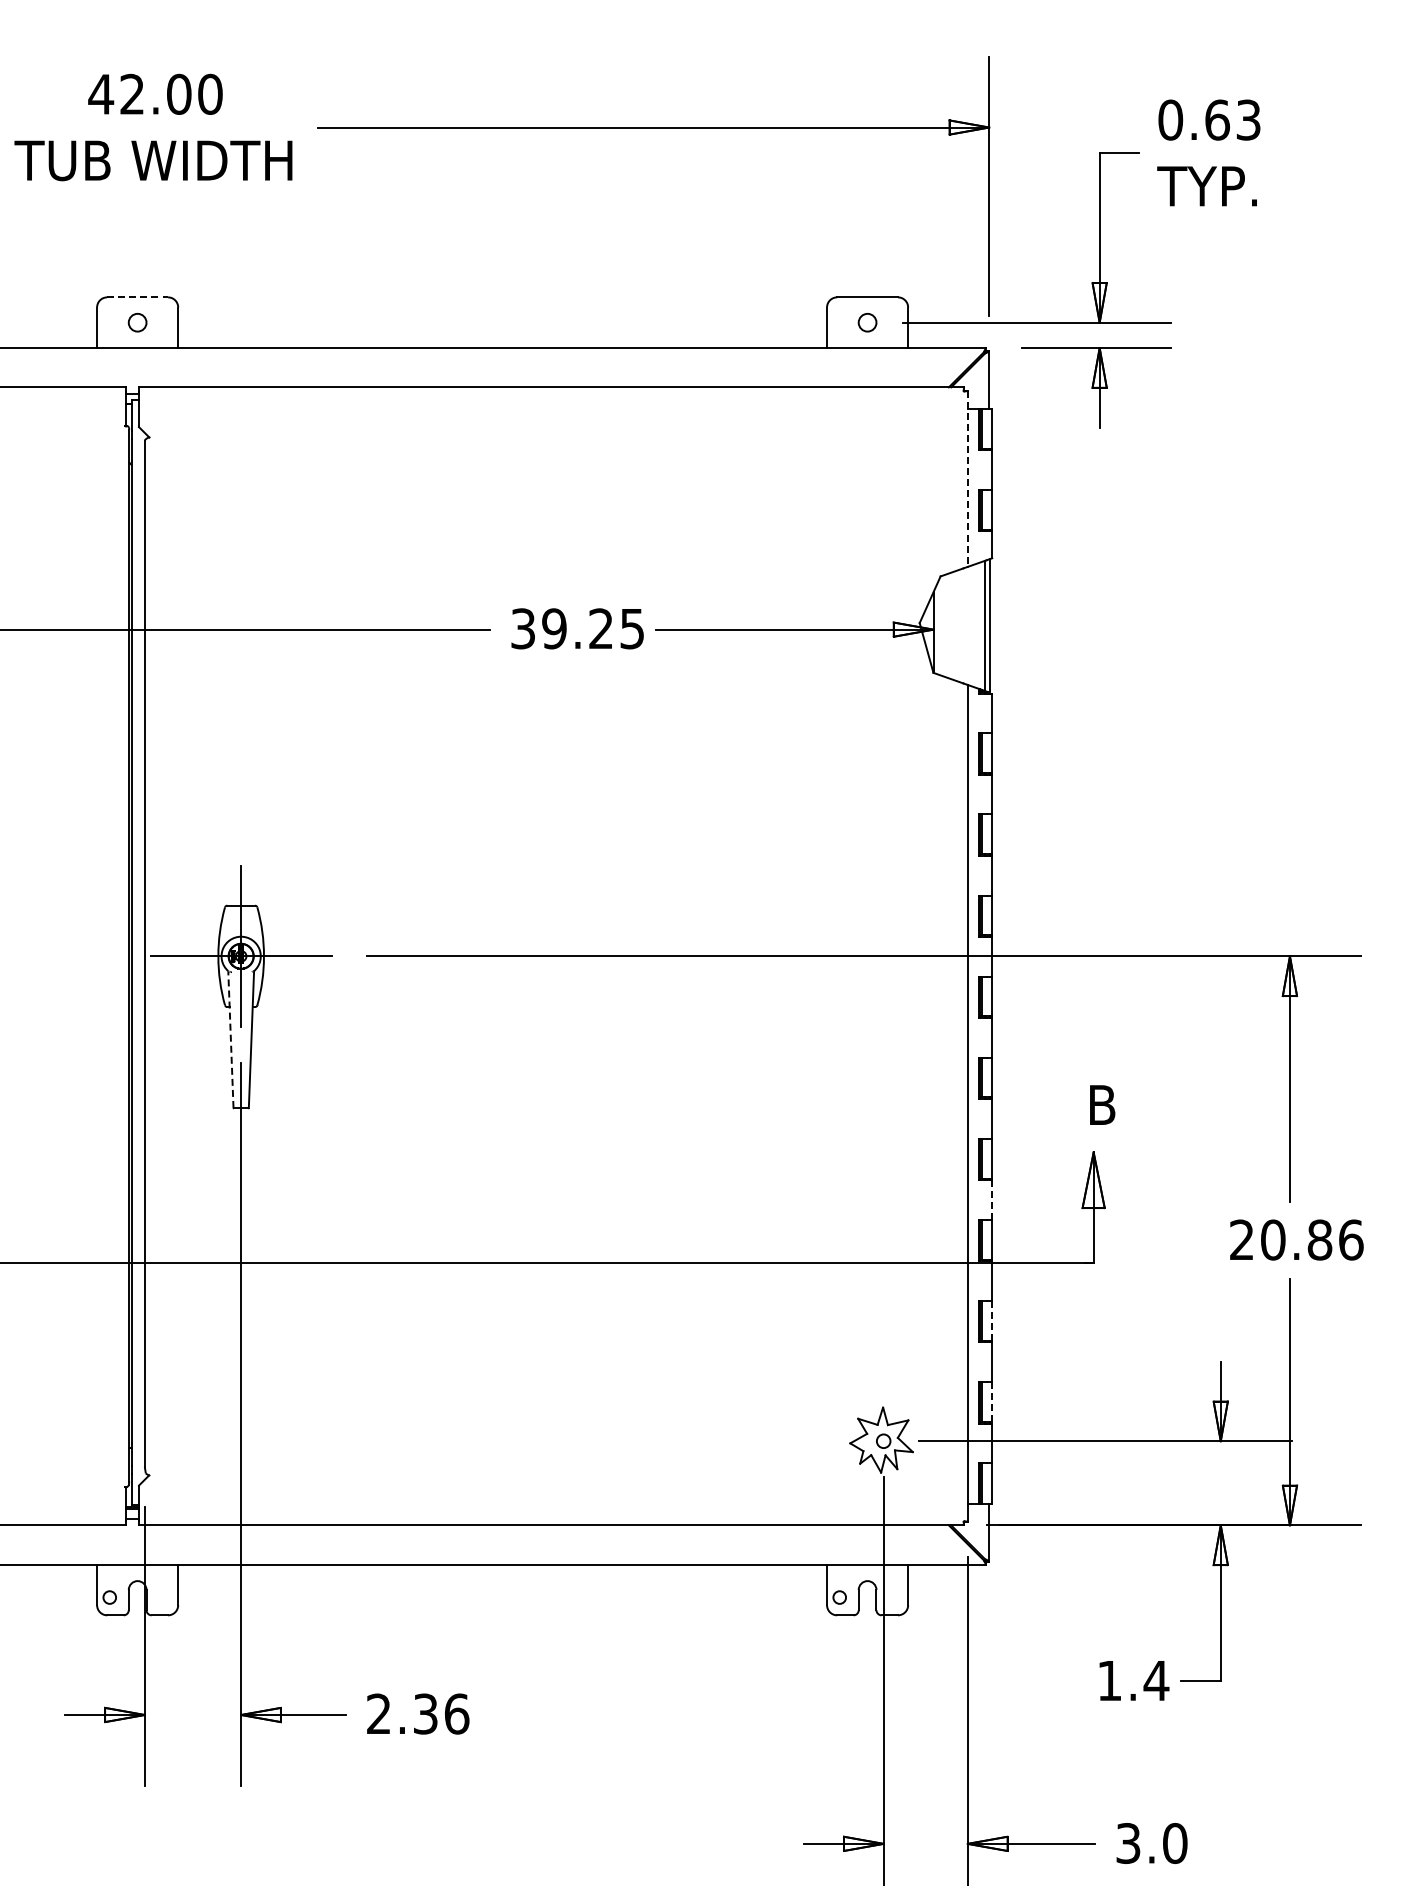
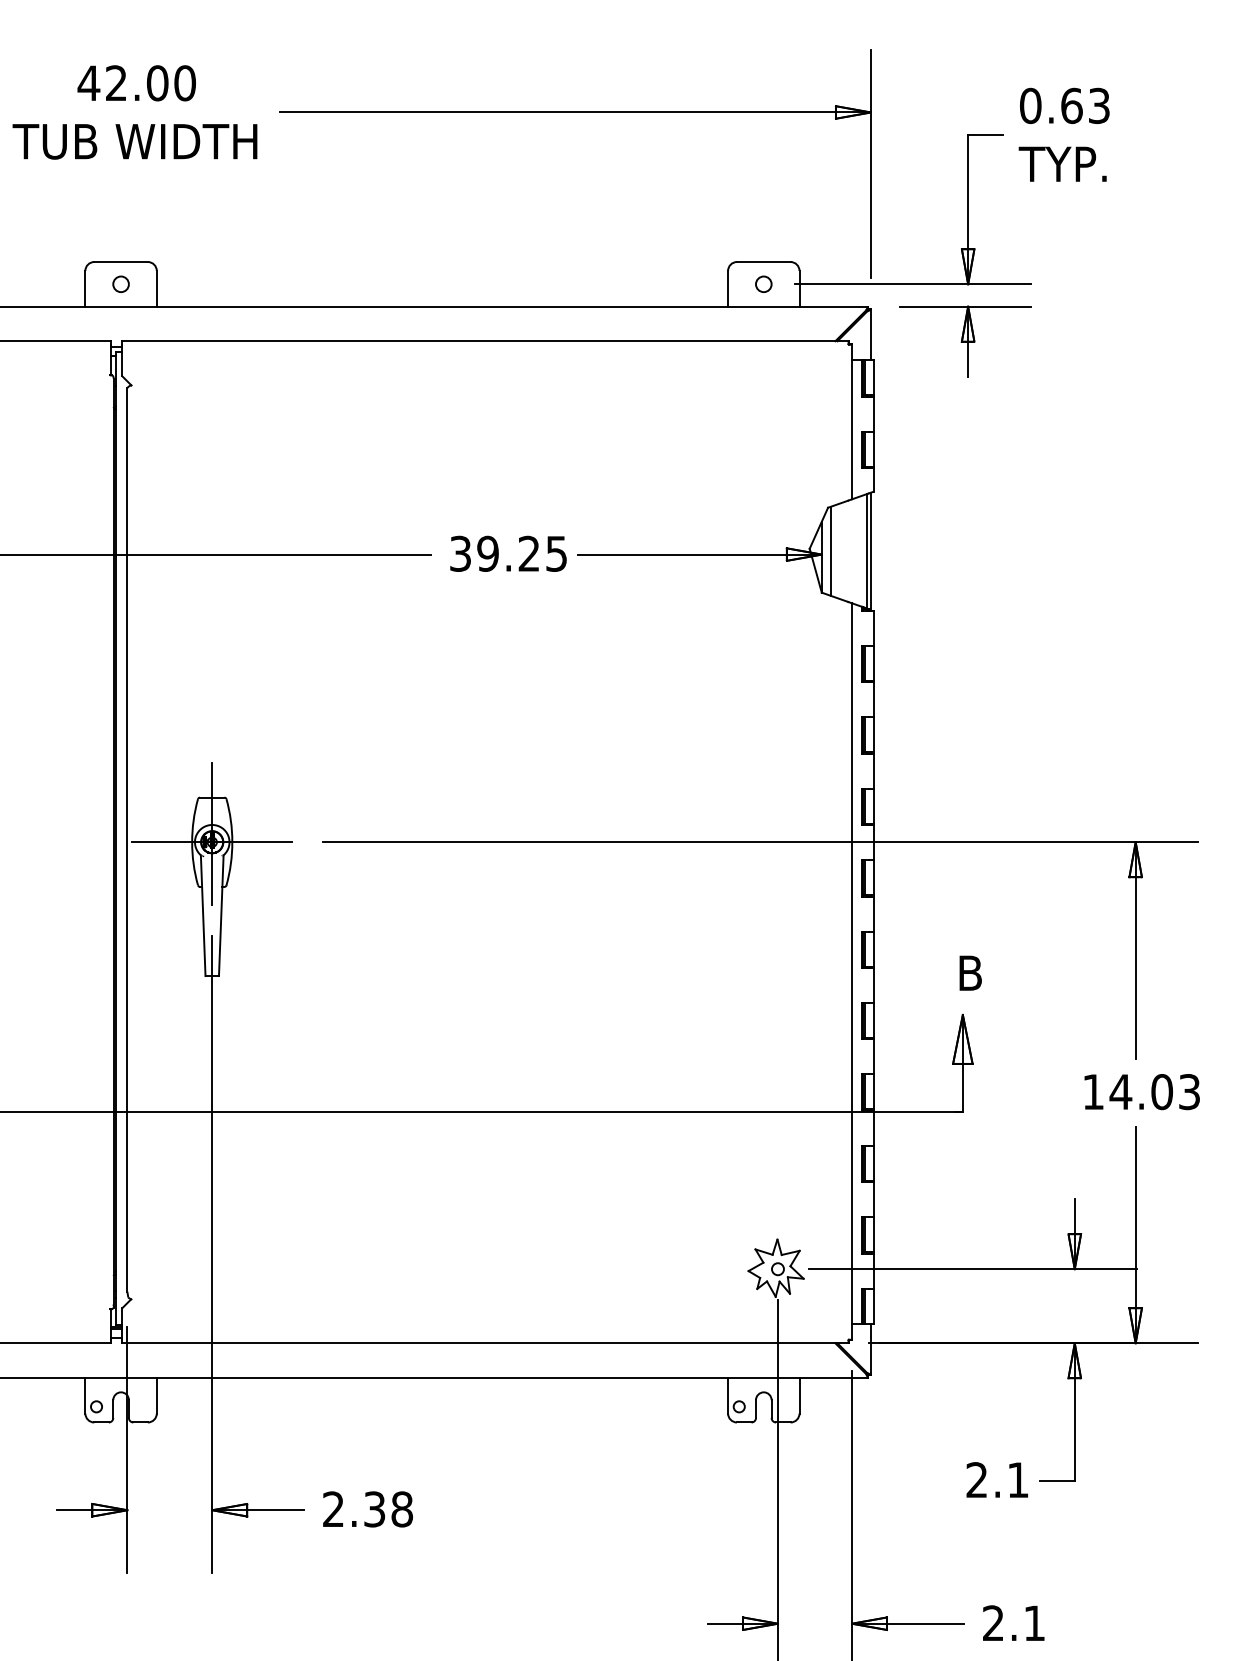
line: (138, 297) -> (121, 262), dashed -> solid
line: (967, 479) -> (851, 422), dashed -> solid
line: (943, 625) -> (830, 550), added
line: (230, 1039) -> (202, 915), dashed -> solid
line: (992, 1200) -> (873, 1057), dashed -> solid
text: (1296, 1239) -> (1141, 1091), 20.86 -> 14.03
line: (992, 1320) -> (873, 1162), dashed -> solid
line: (992, 1402) -> (873, 1235), dashed -> solid
text: (1133, 1680) -> (997, 1479), 1.4 -> 2.1
text: (456, 1713) -> (401, 1508), 2.36 -> 2.38
text: (1151, 1843) -> (1013, 1623), 3.0 -> 2.1

